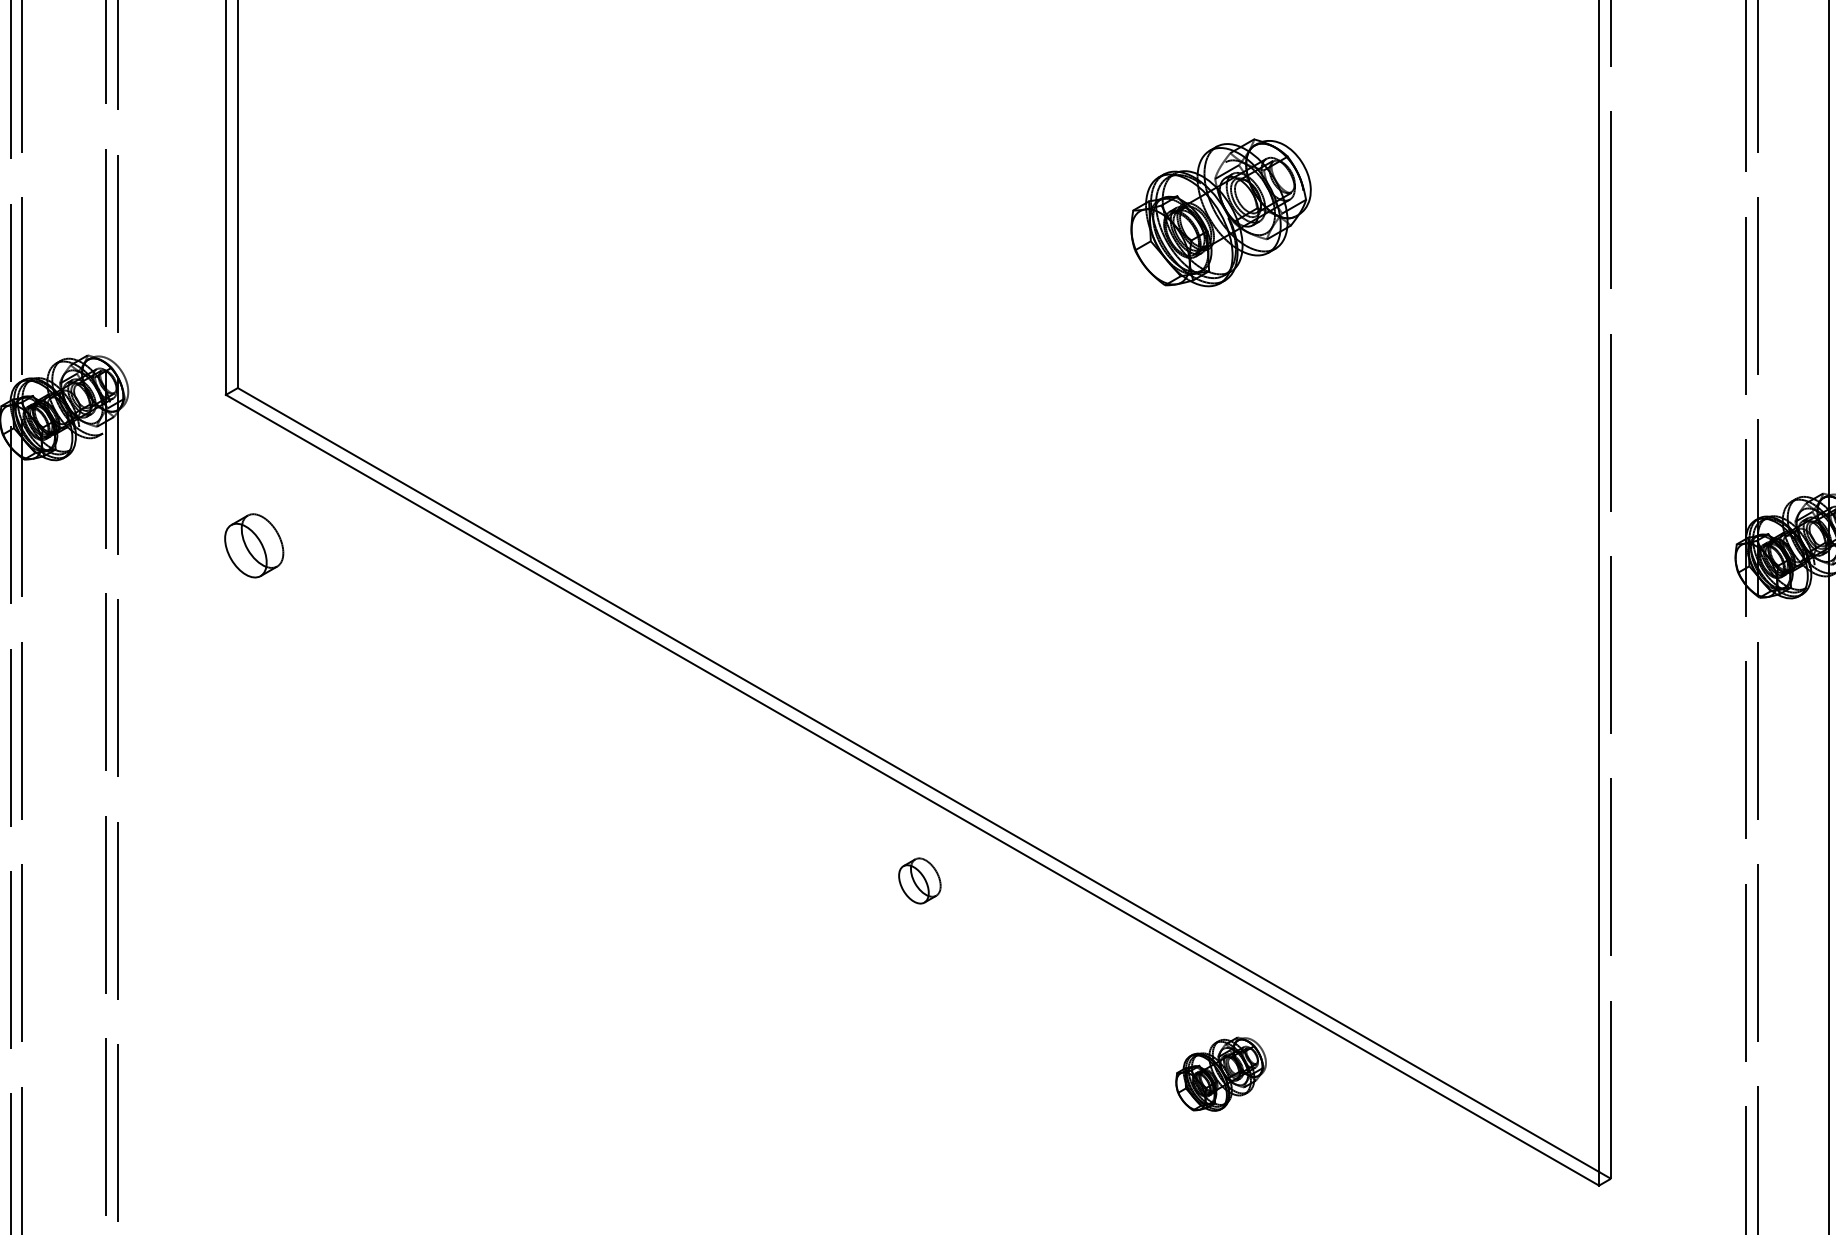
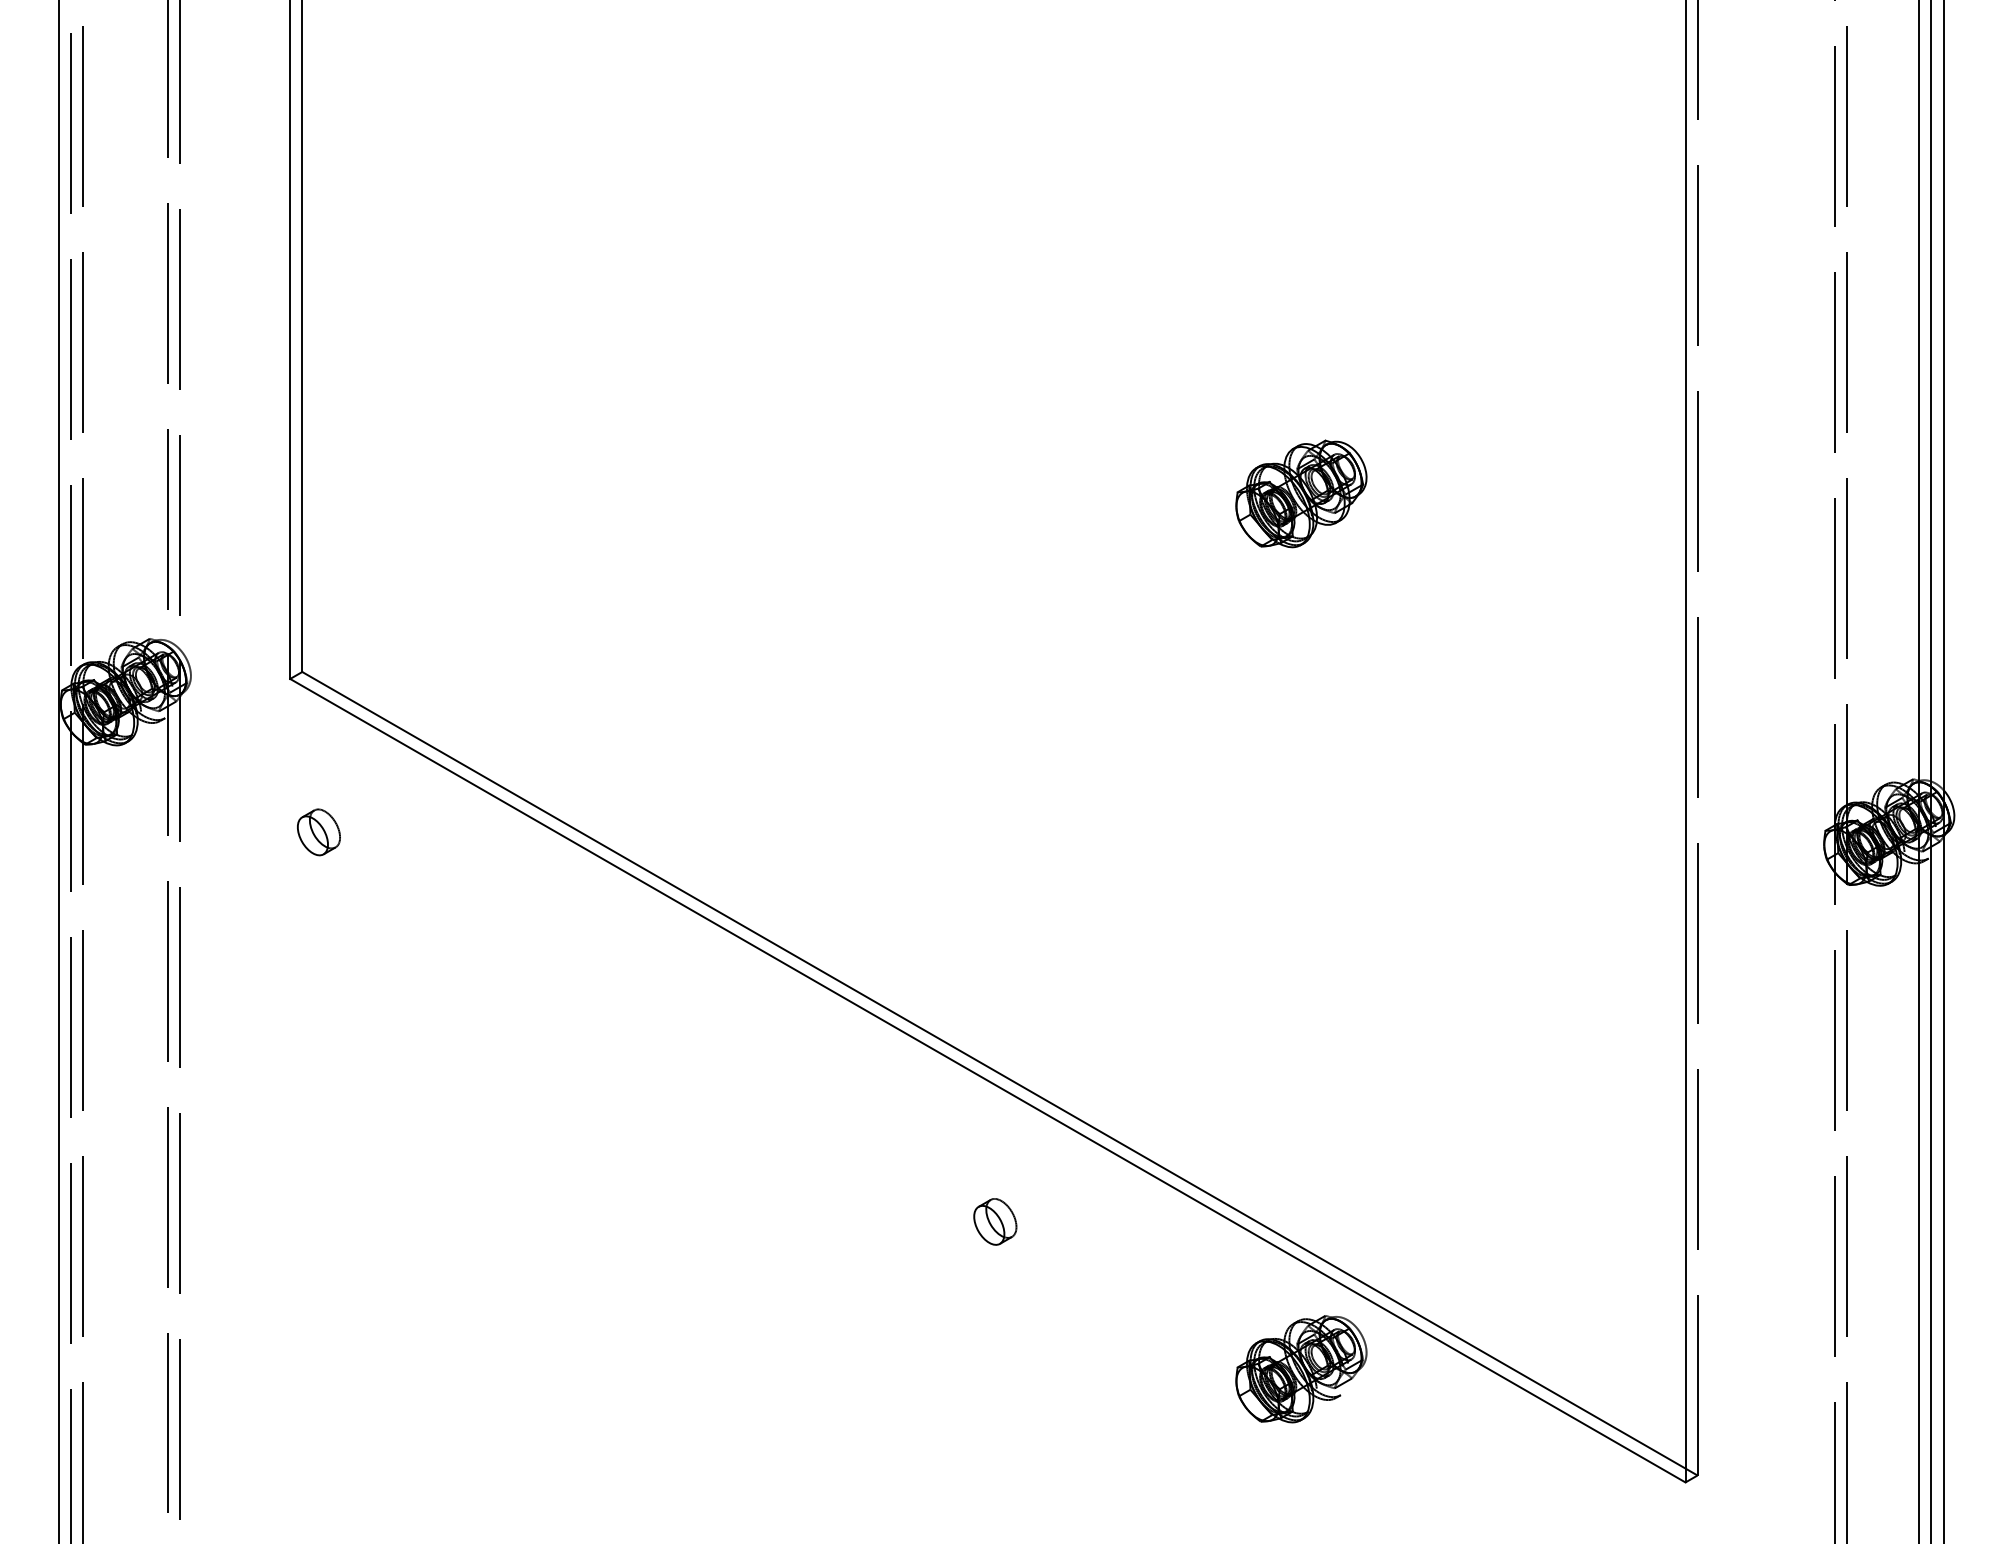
part: (1221, 212) -> (1301, 493), size x0.71
part: (253, 546) -> (318, 832), size x0.71
part: (920, 880) -> (995, 1221), moved
part: (1221, 1074) -> (1301, 1369), size x1.43

